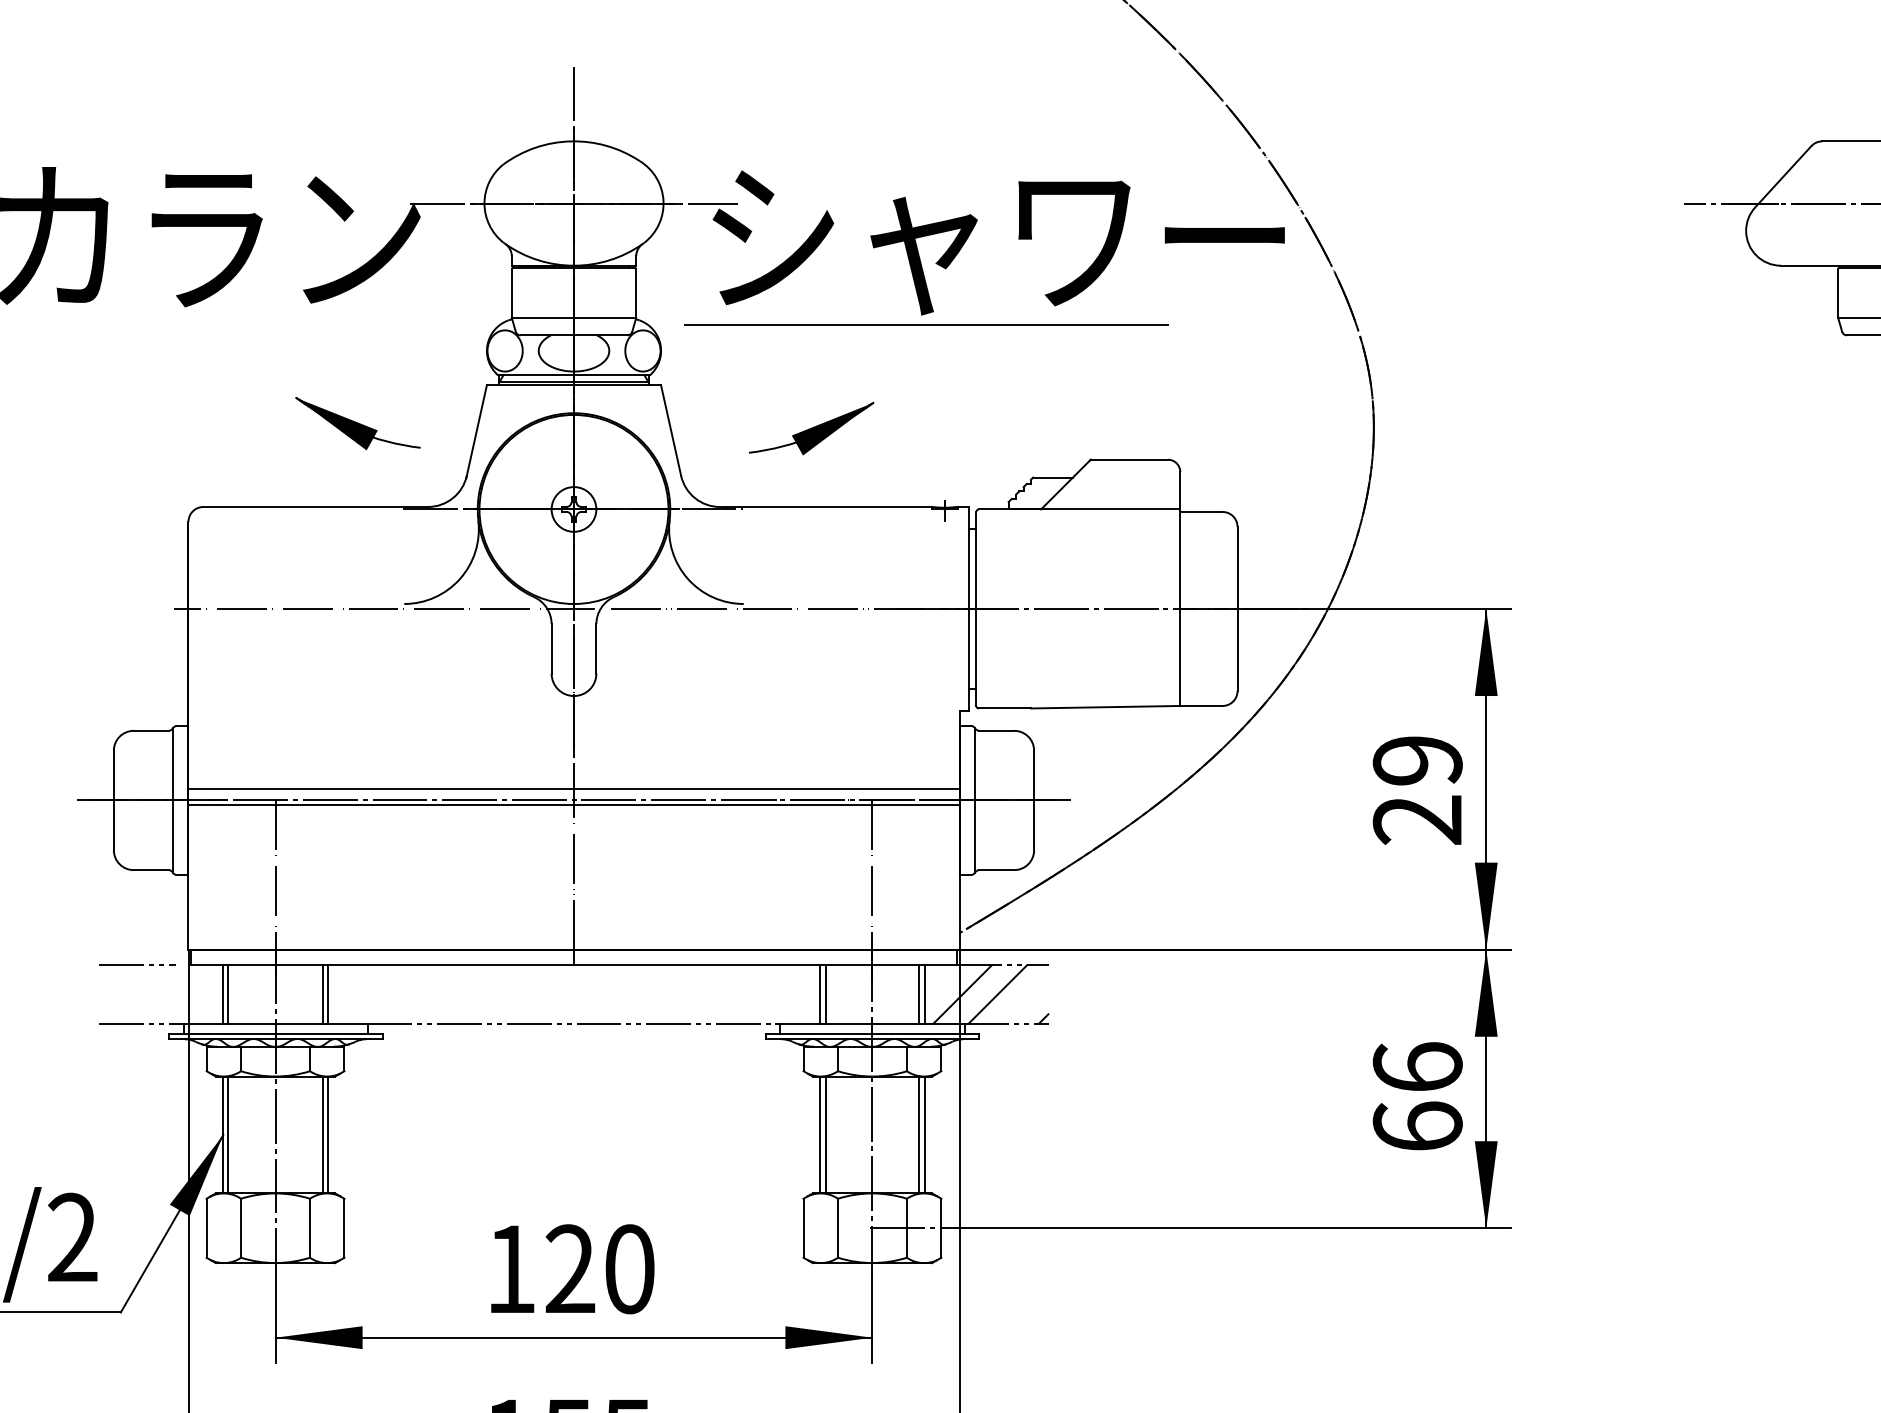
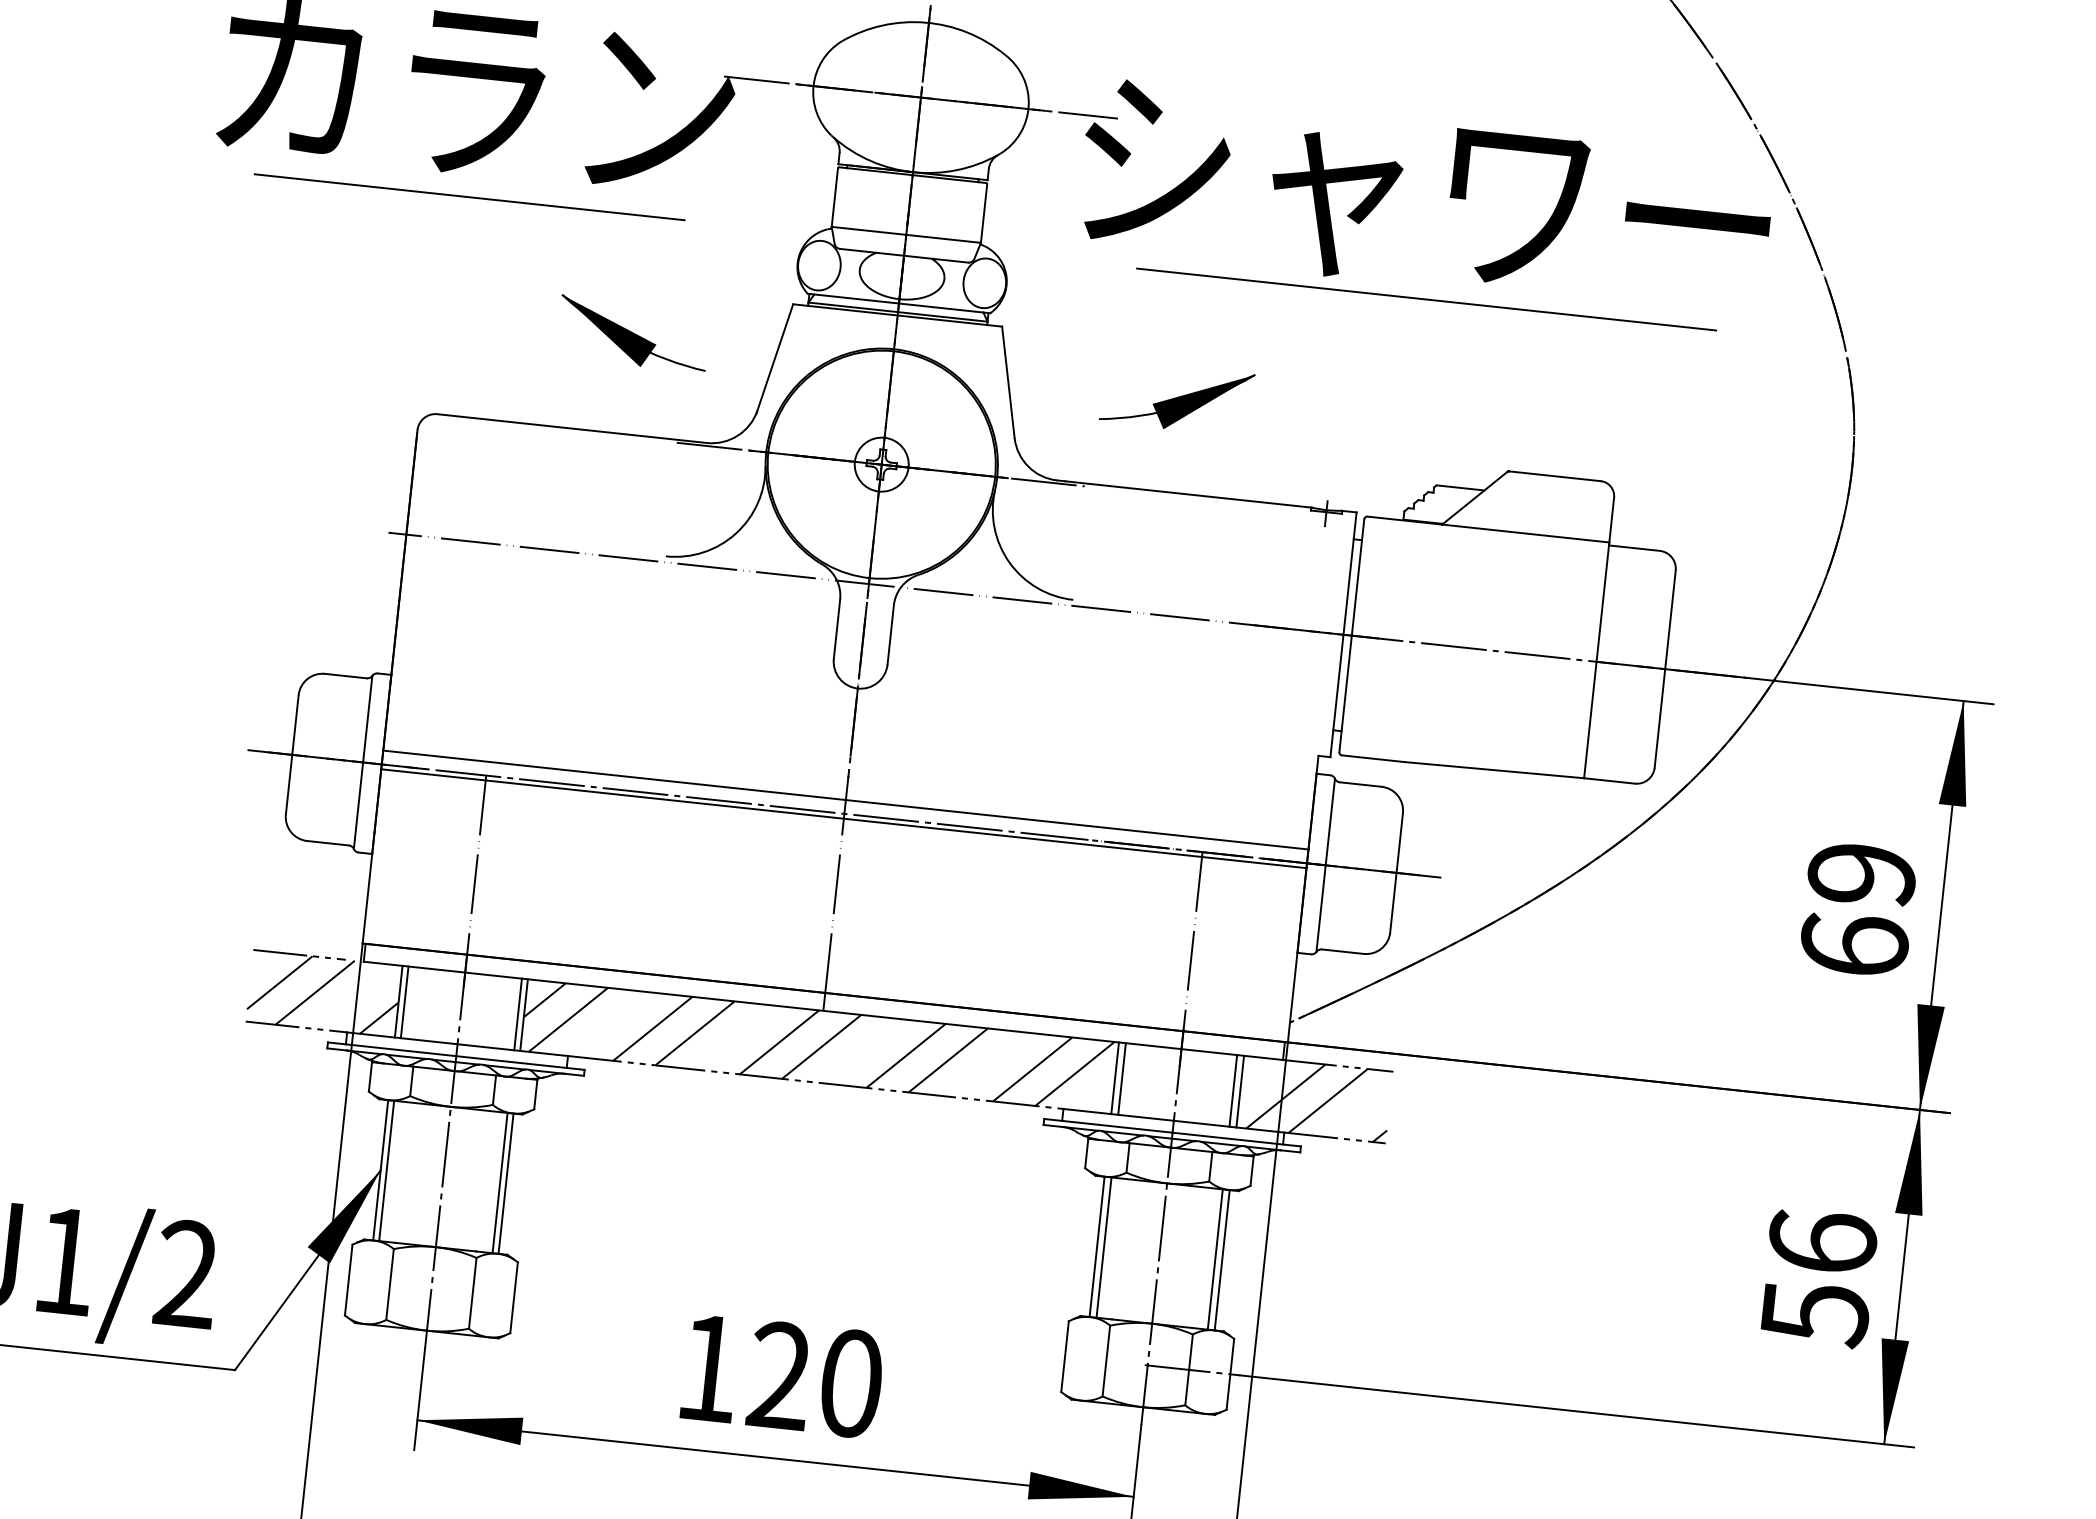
line: (926, 324) -> (1426, 298), moved
line: (210, 325) -> (469, 197), added
text: (1417, 819) -> (1854, 944), 29 -> 69
hatch: (160, 994) -> (323, 993), added
hatch: (571, 994) -> (816, 1046), added
text: (1417, 1127) -> (1814, 1314), 66 -> 56

